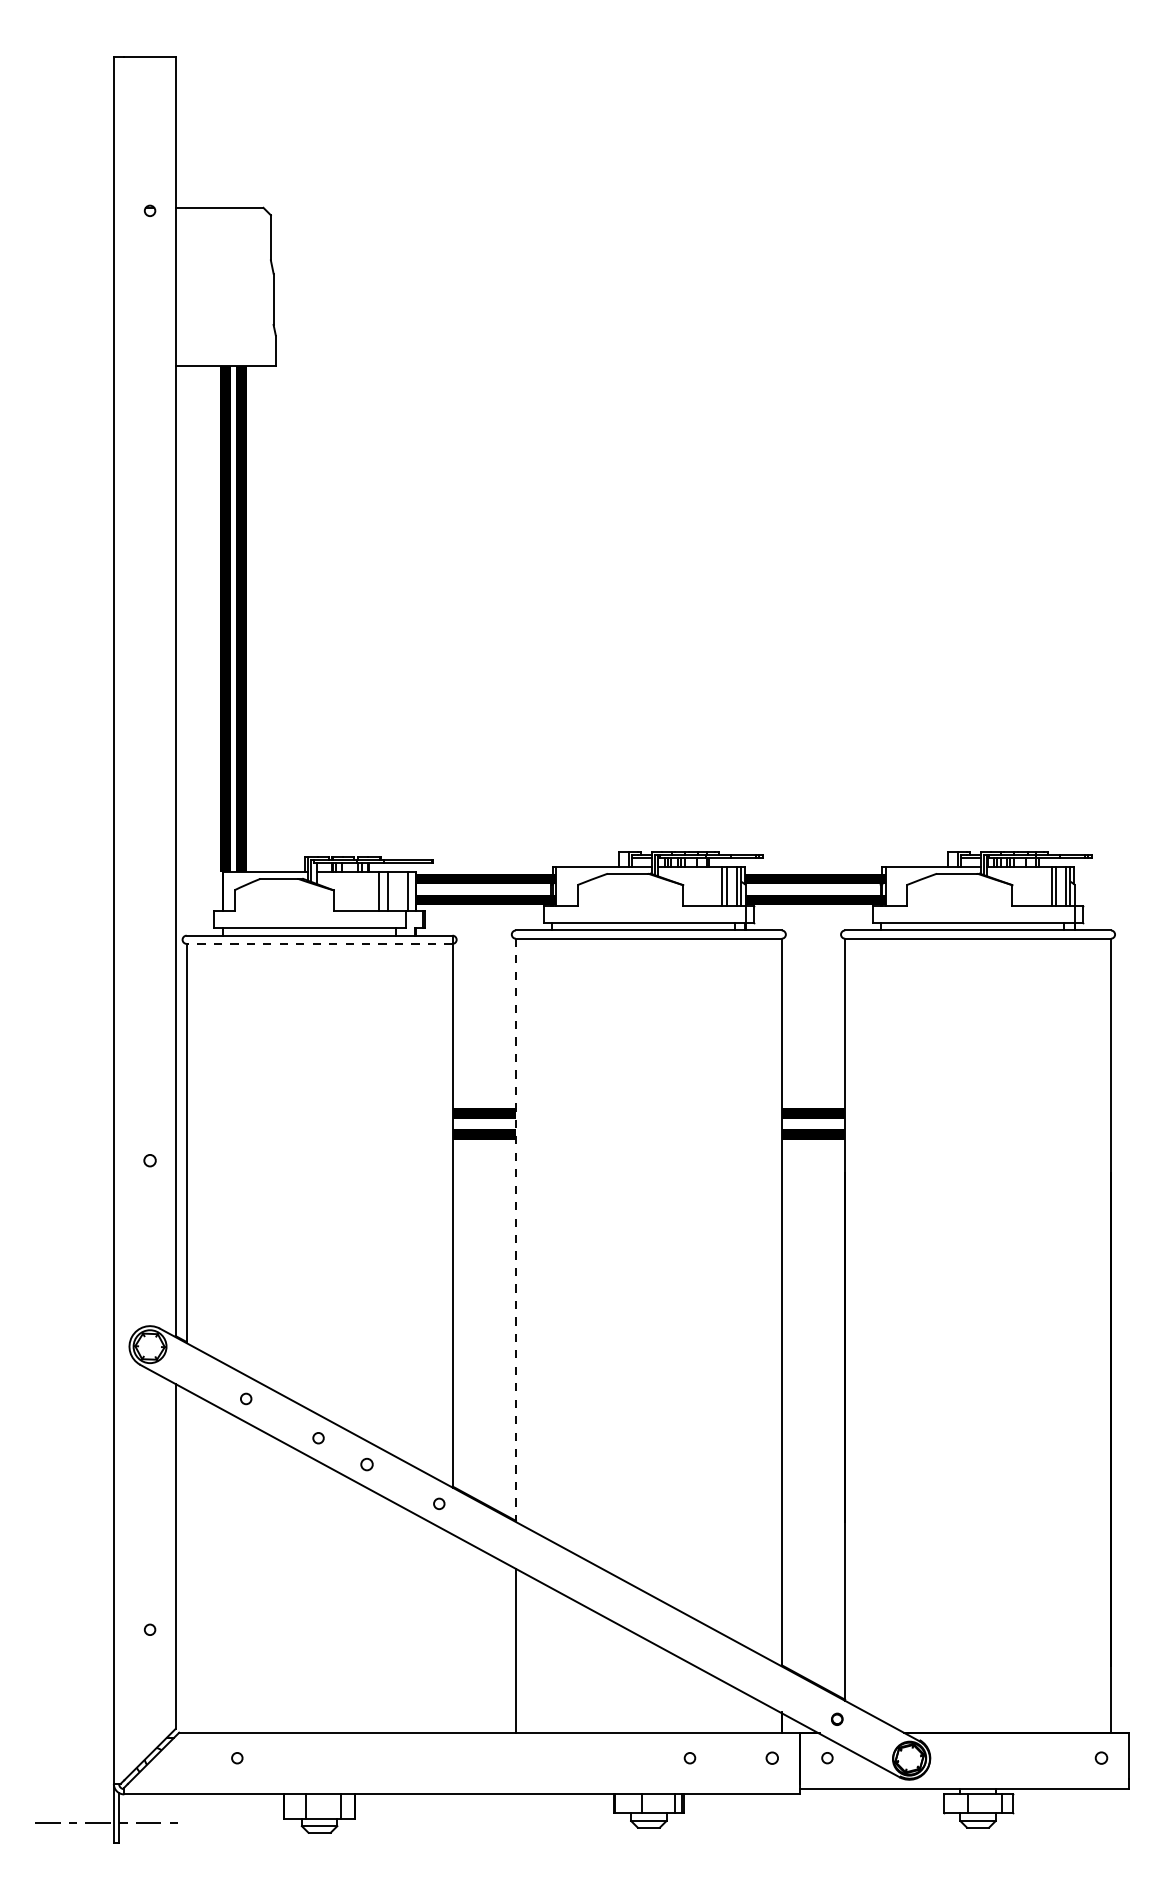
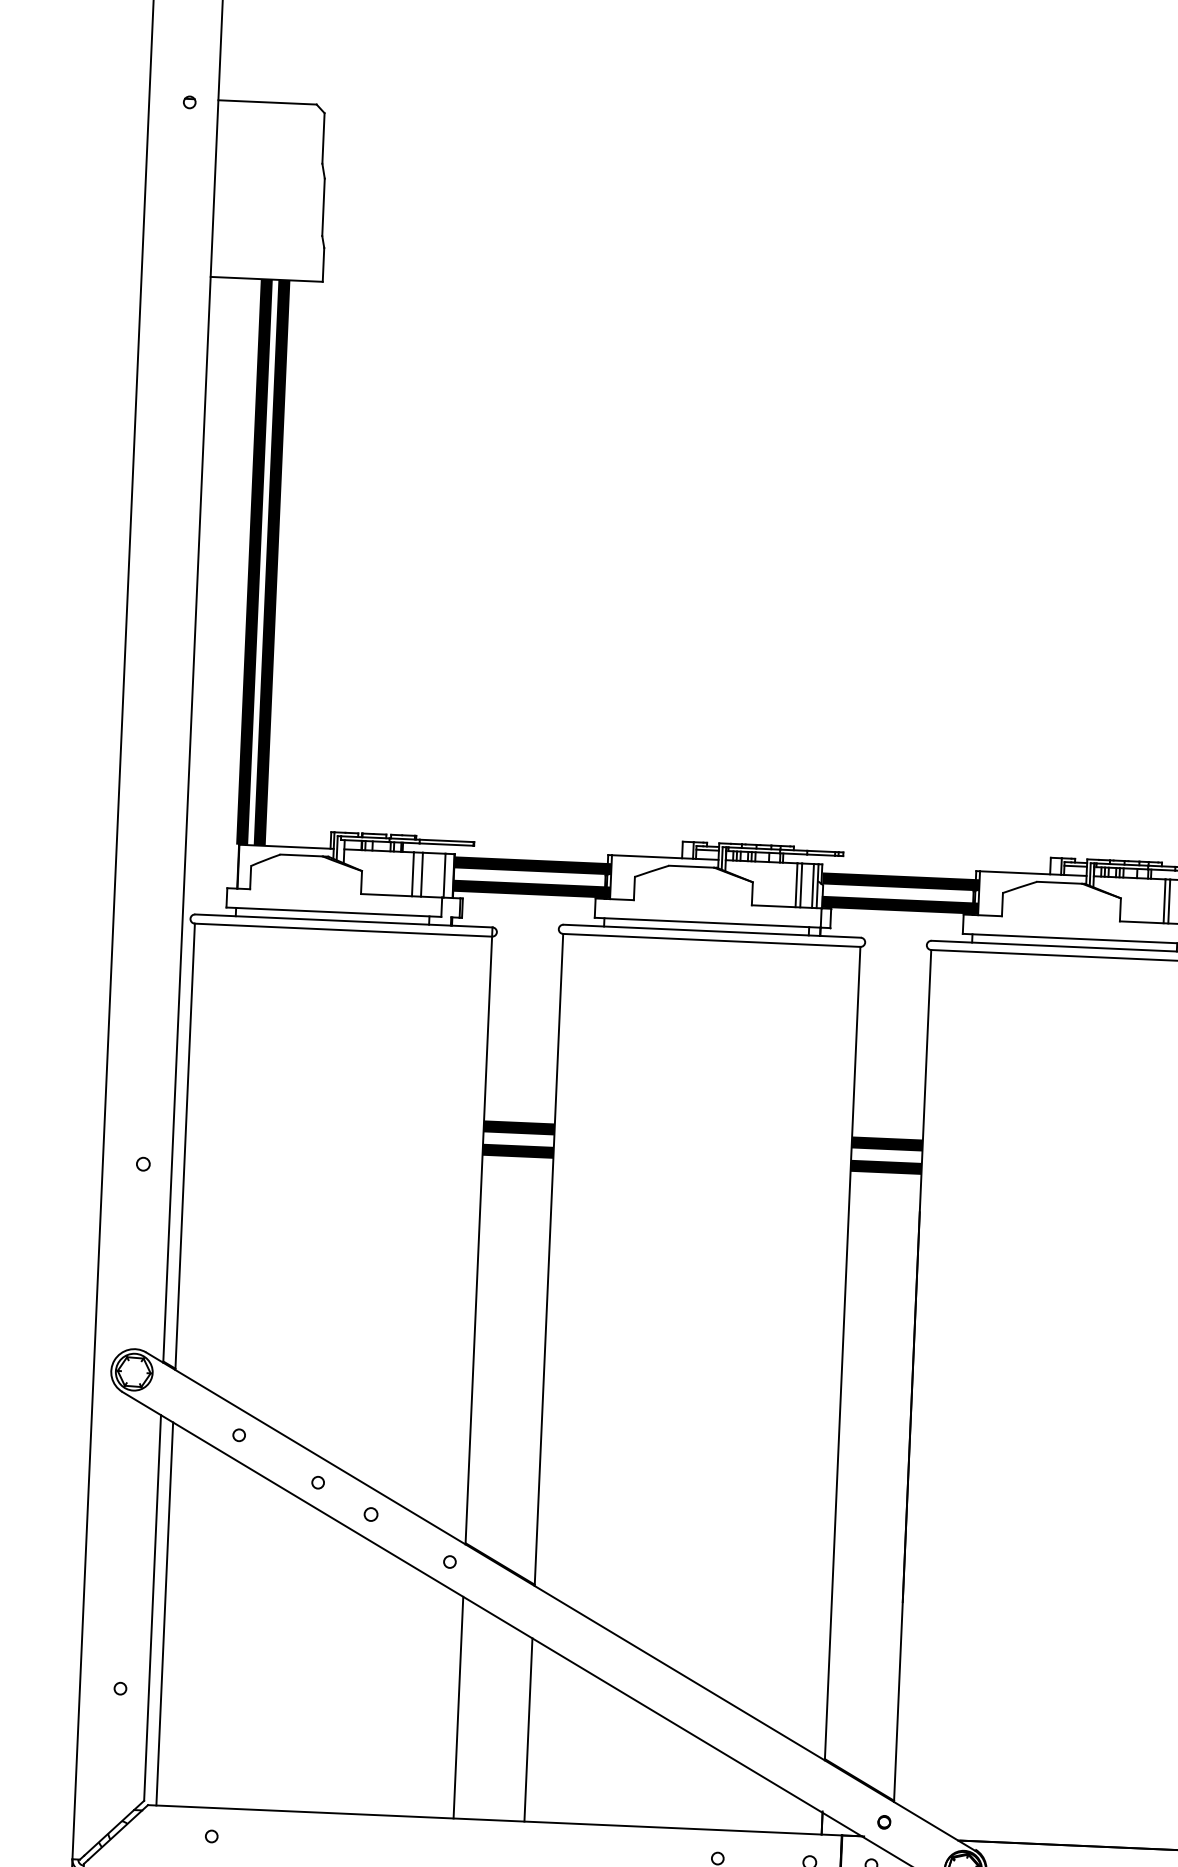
line: (319, 943) -> (343, 929), dashed -> solid
line: (515, 1230) -> (548, 1260), dashed -> solid
line: (186, 1561) -> (164, 1614), added
line: (452, 1633) -> (458, 1707), added

